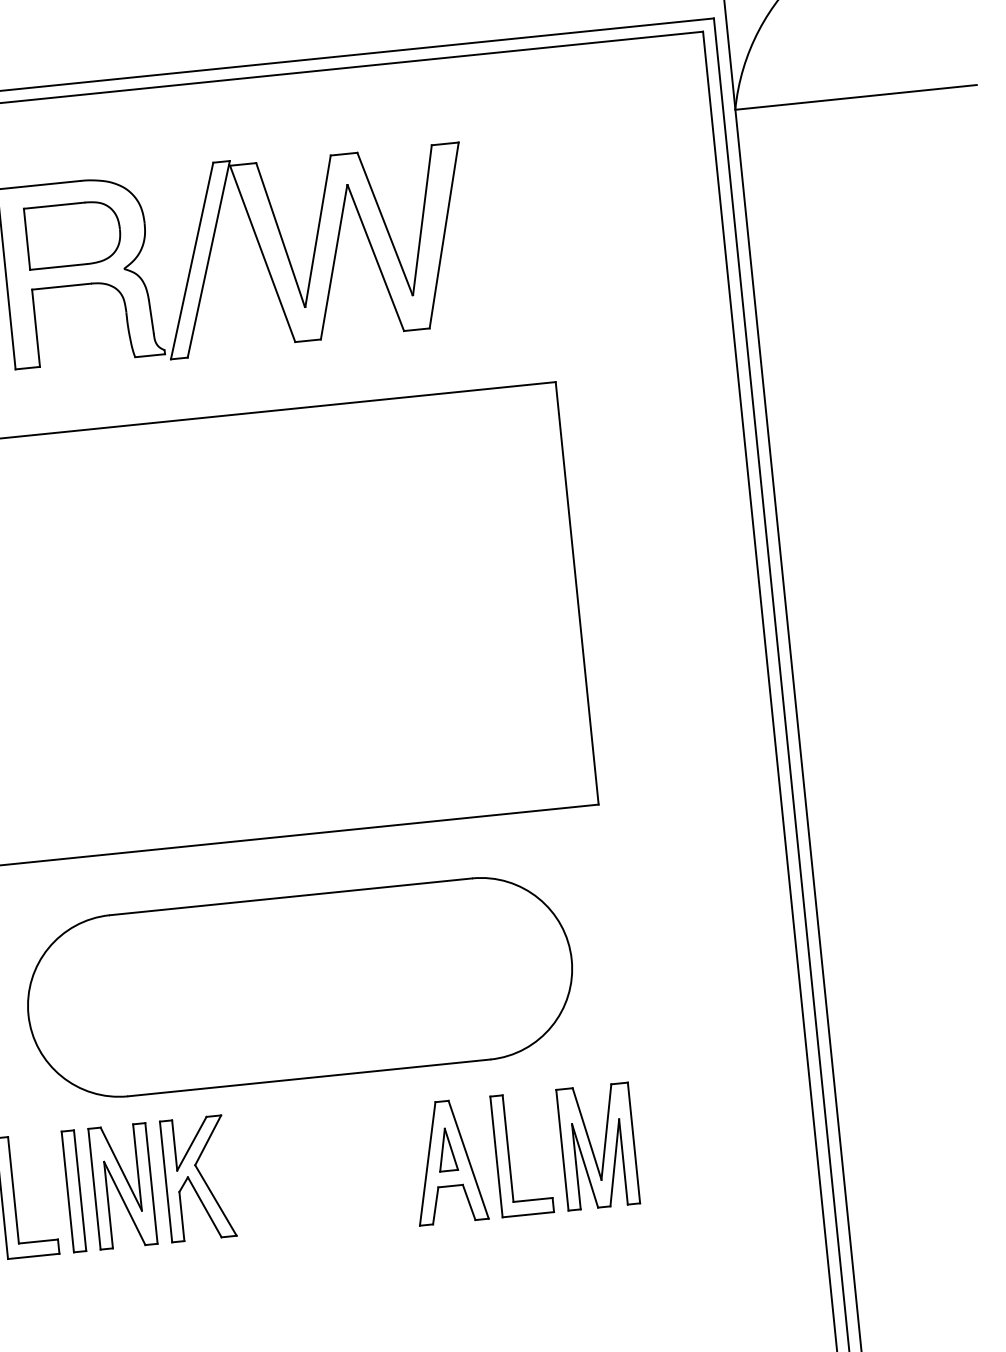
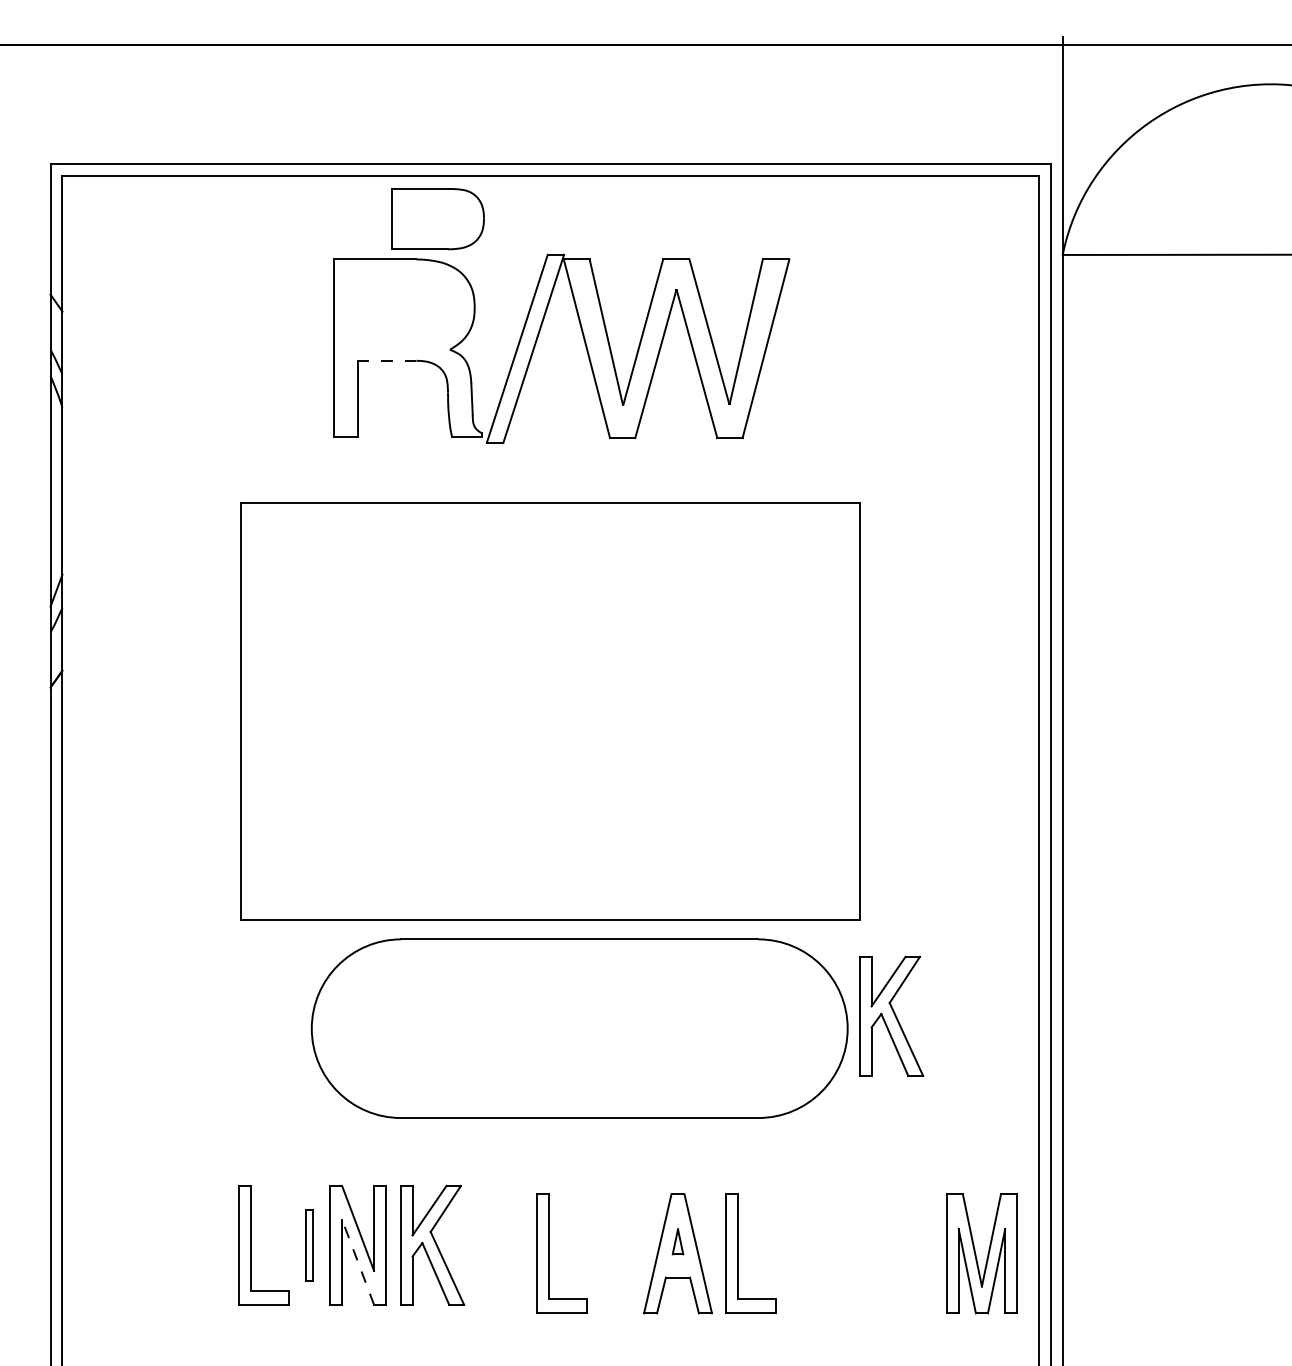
part: (72, 234) -> (437, 219), moved
line: (60, 286) -> (386, 360), solid -> dashed
part: (640, 898) -> (891, 1015), added
part: (299, 987) -> (579, 1028), moved
part: (597, 1146) -> (981, 1253), moved
part: (446, 1149) -> (677, 1241), size x0.6
part: (317, 1174) -> (549, 1253), added
part: (73, 1191) -> (309, 1245), size x0.6
line: (125, 1203) -> (358, 1262), solid -> dashed

